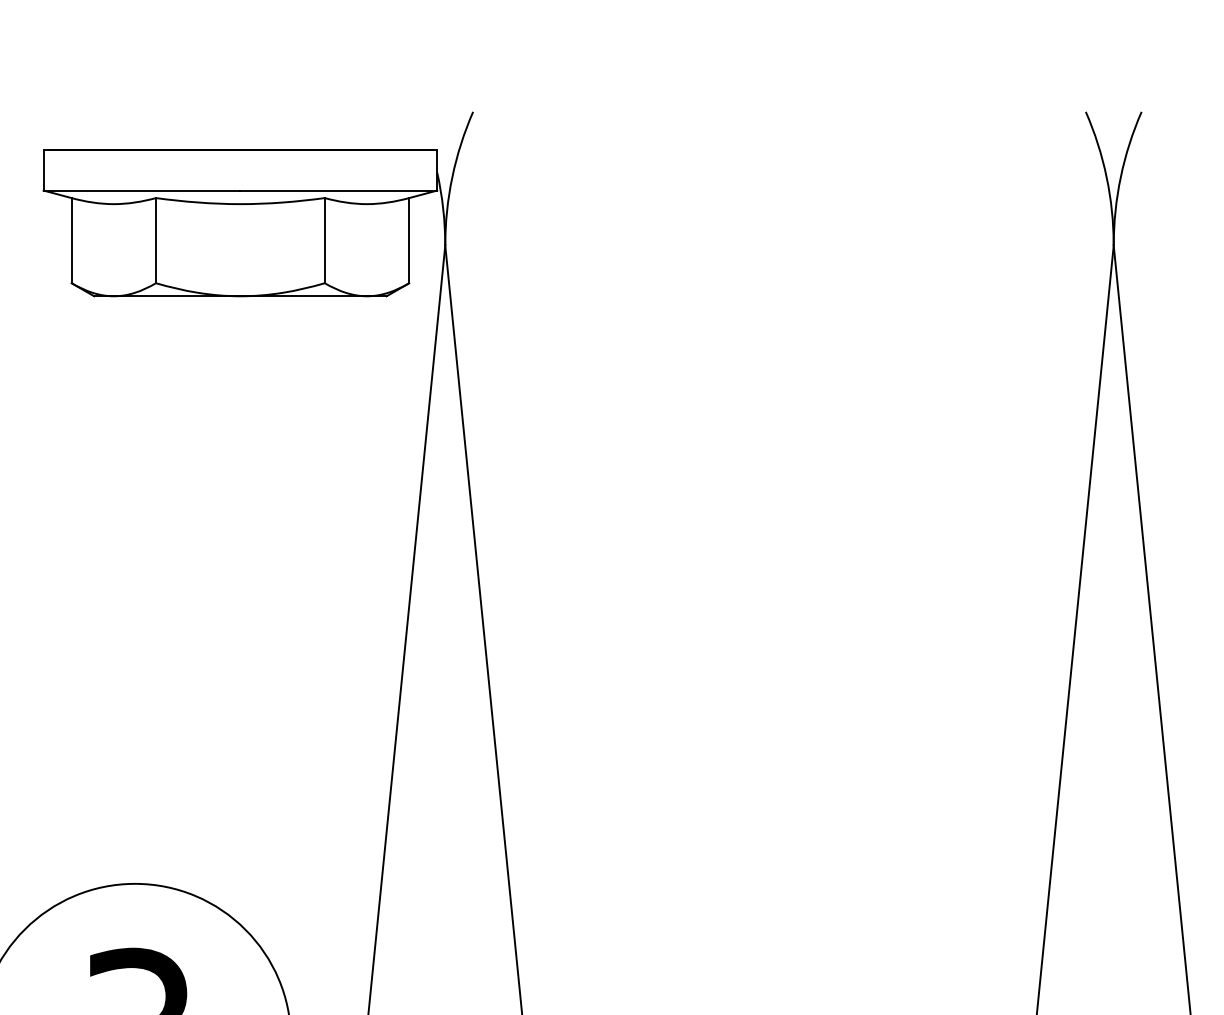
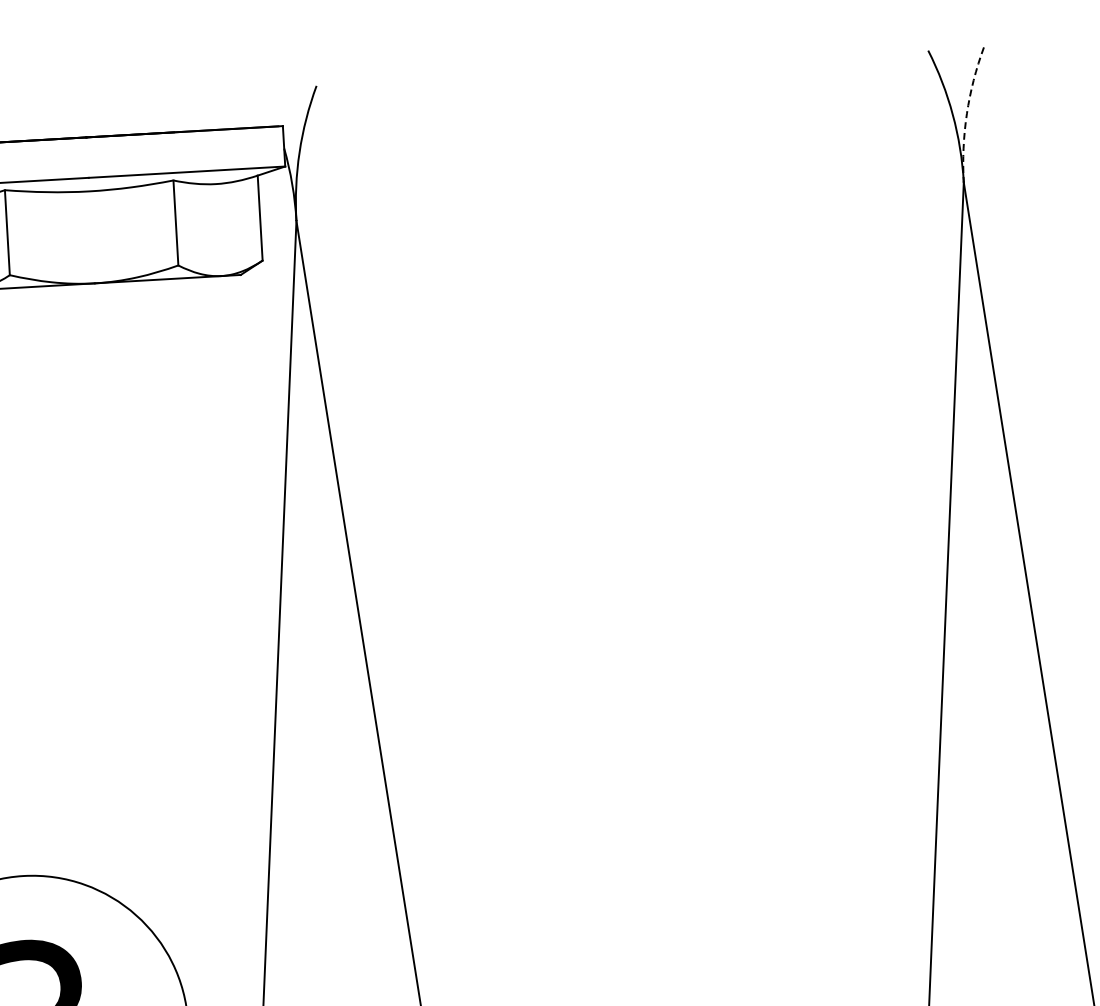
arc: (1120, 177) -> (966, 114), solid -> dashed

